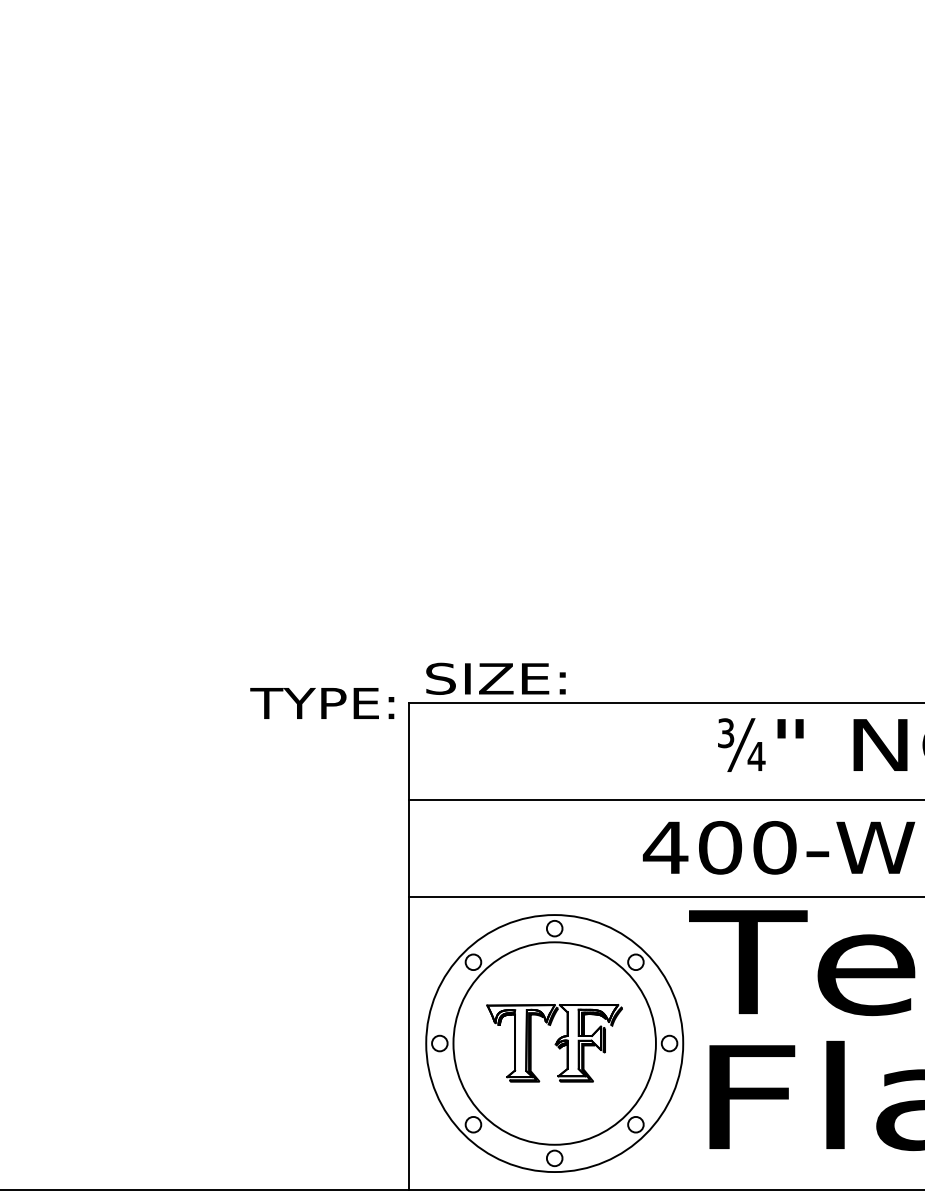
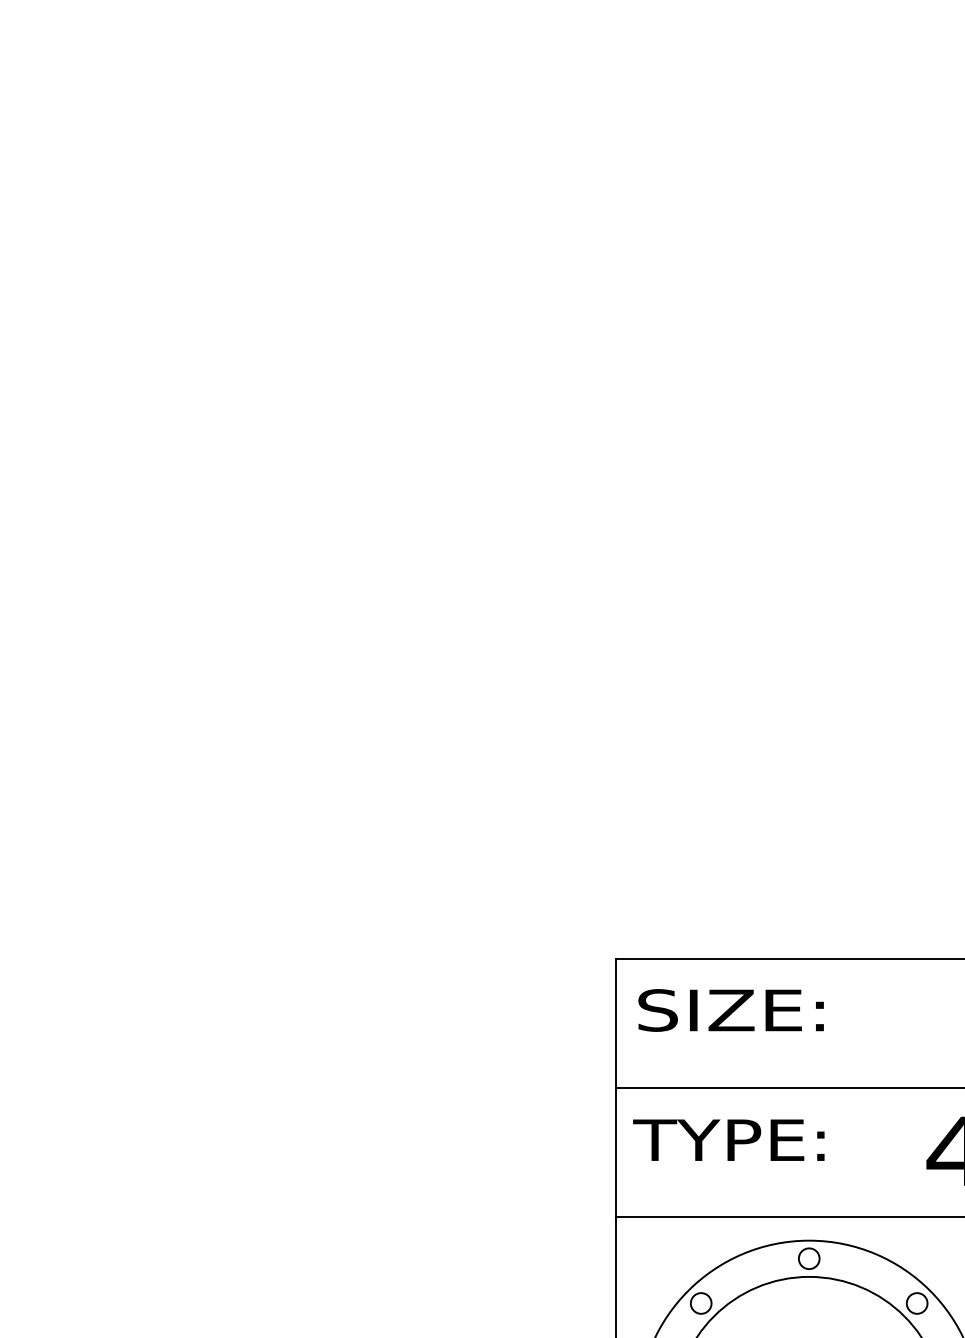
text: (495, 678) -> (730, 1009), moved
text: (322, 703) -> (729, 1140), moved

